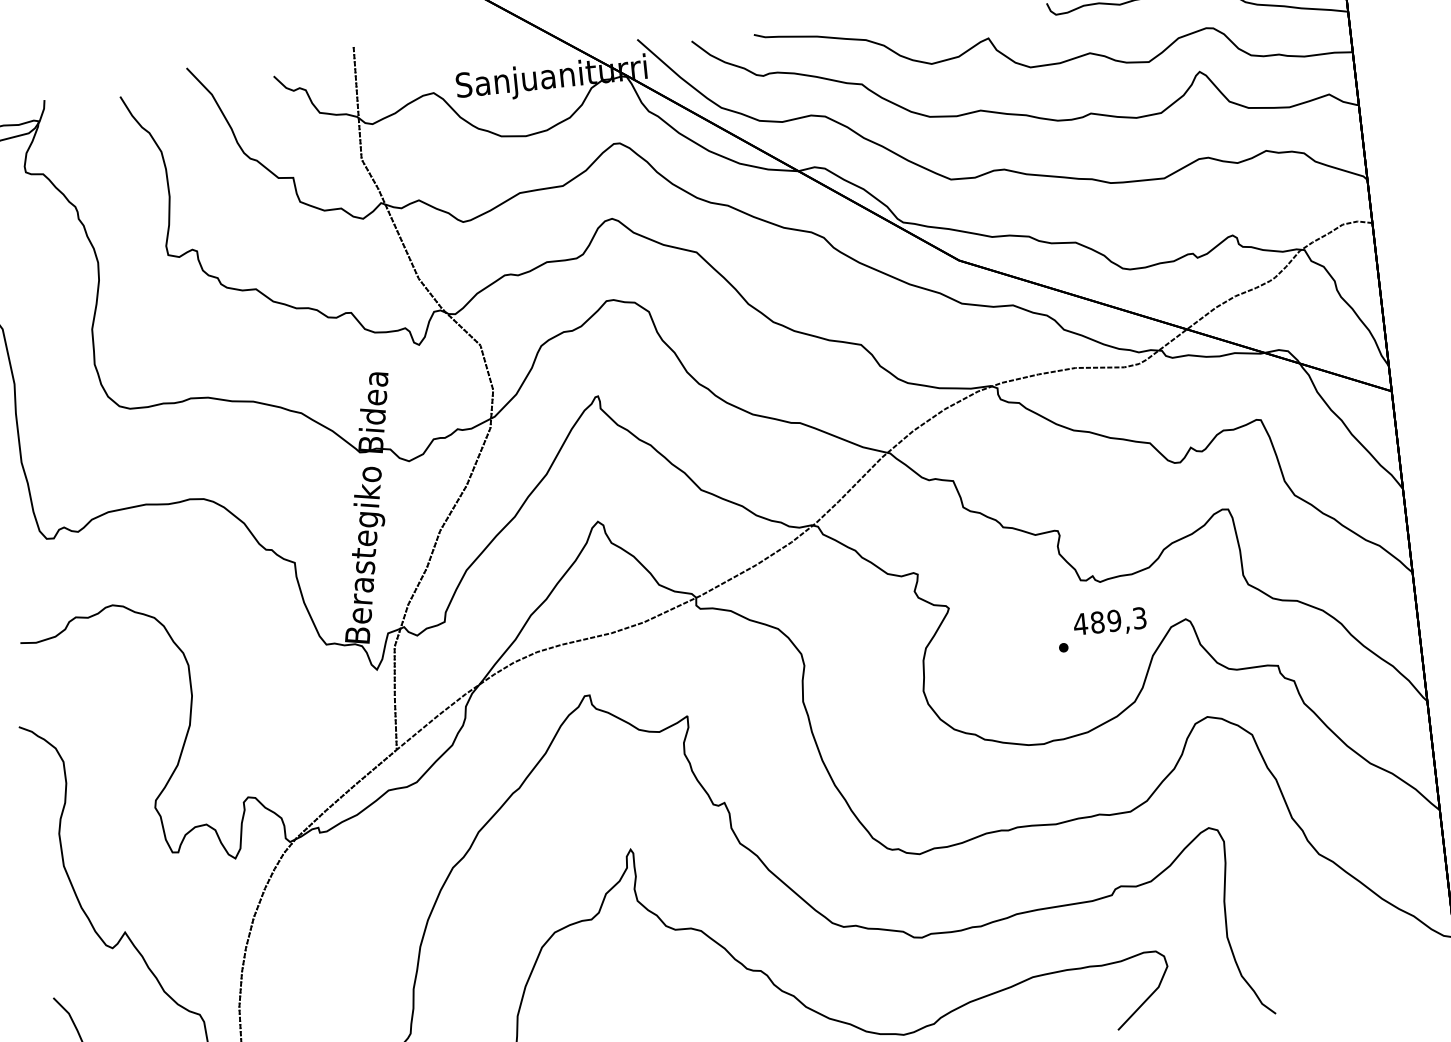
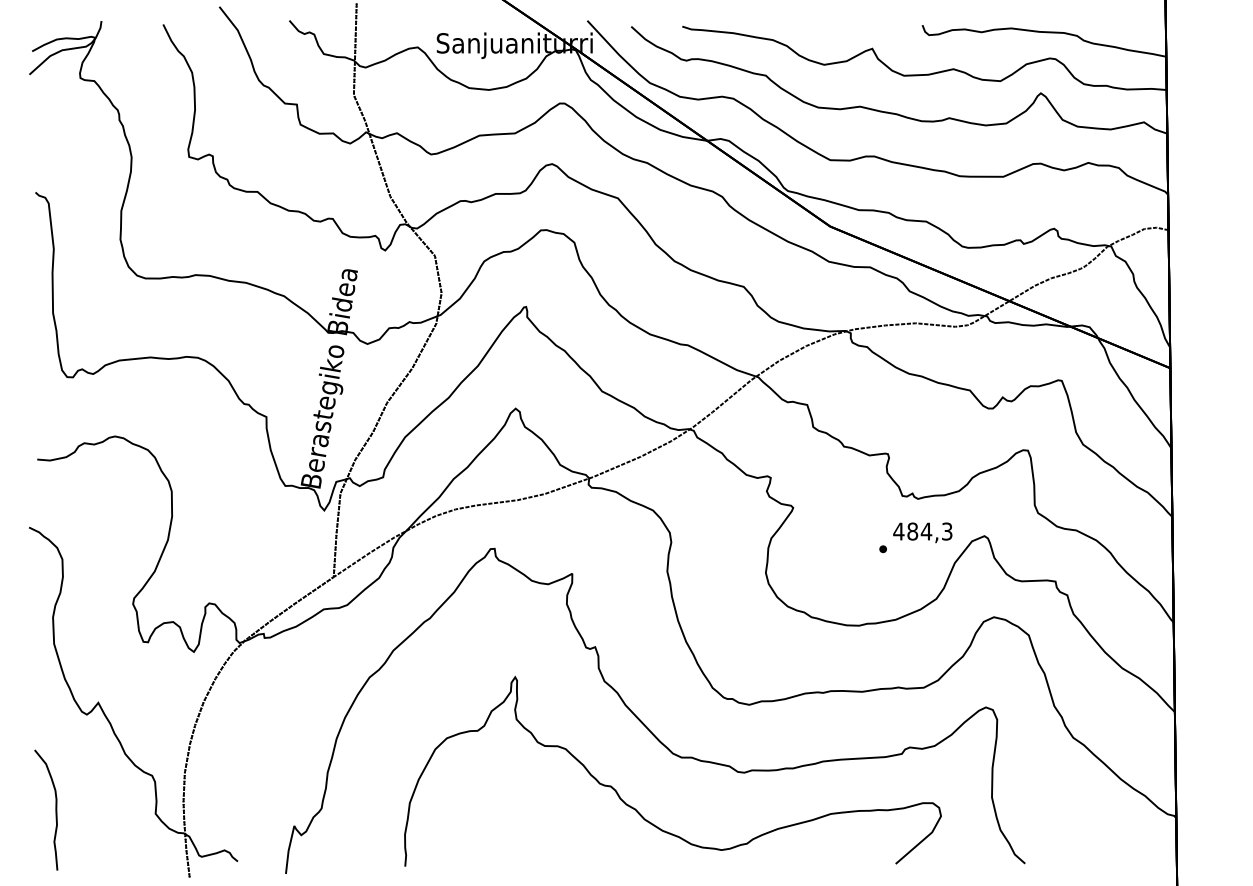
text: (1114, 620) -> (926, 531), 489,3 -> 484,3

